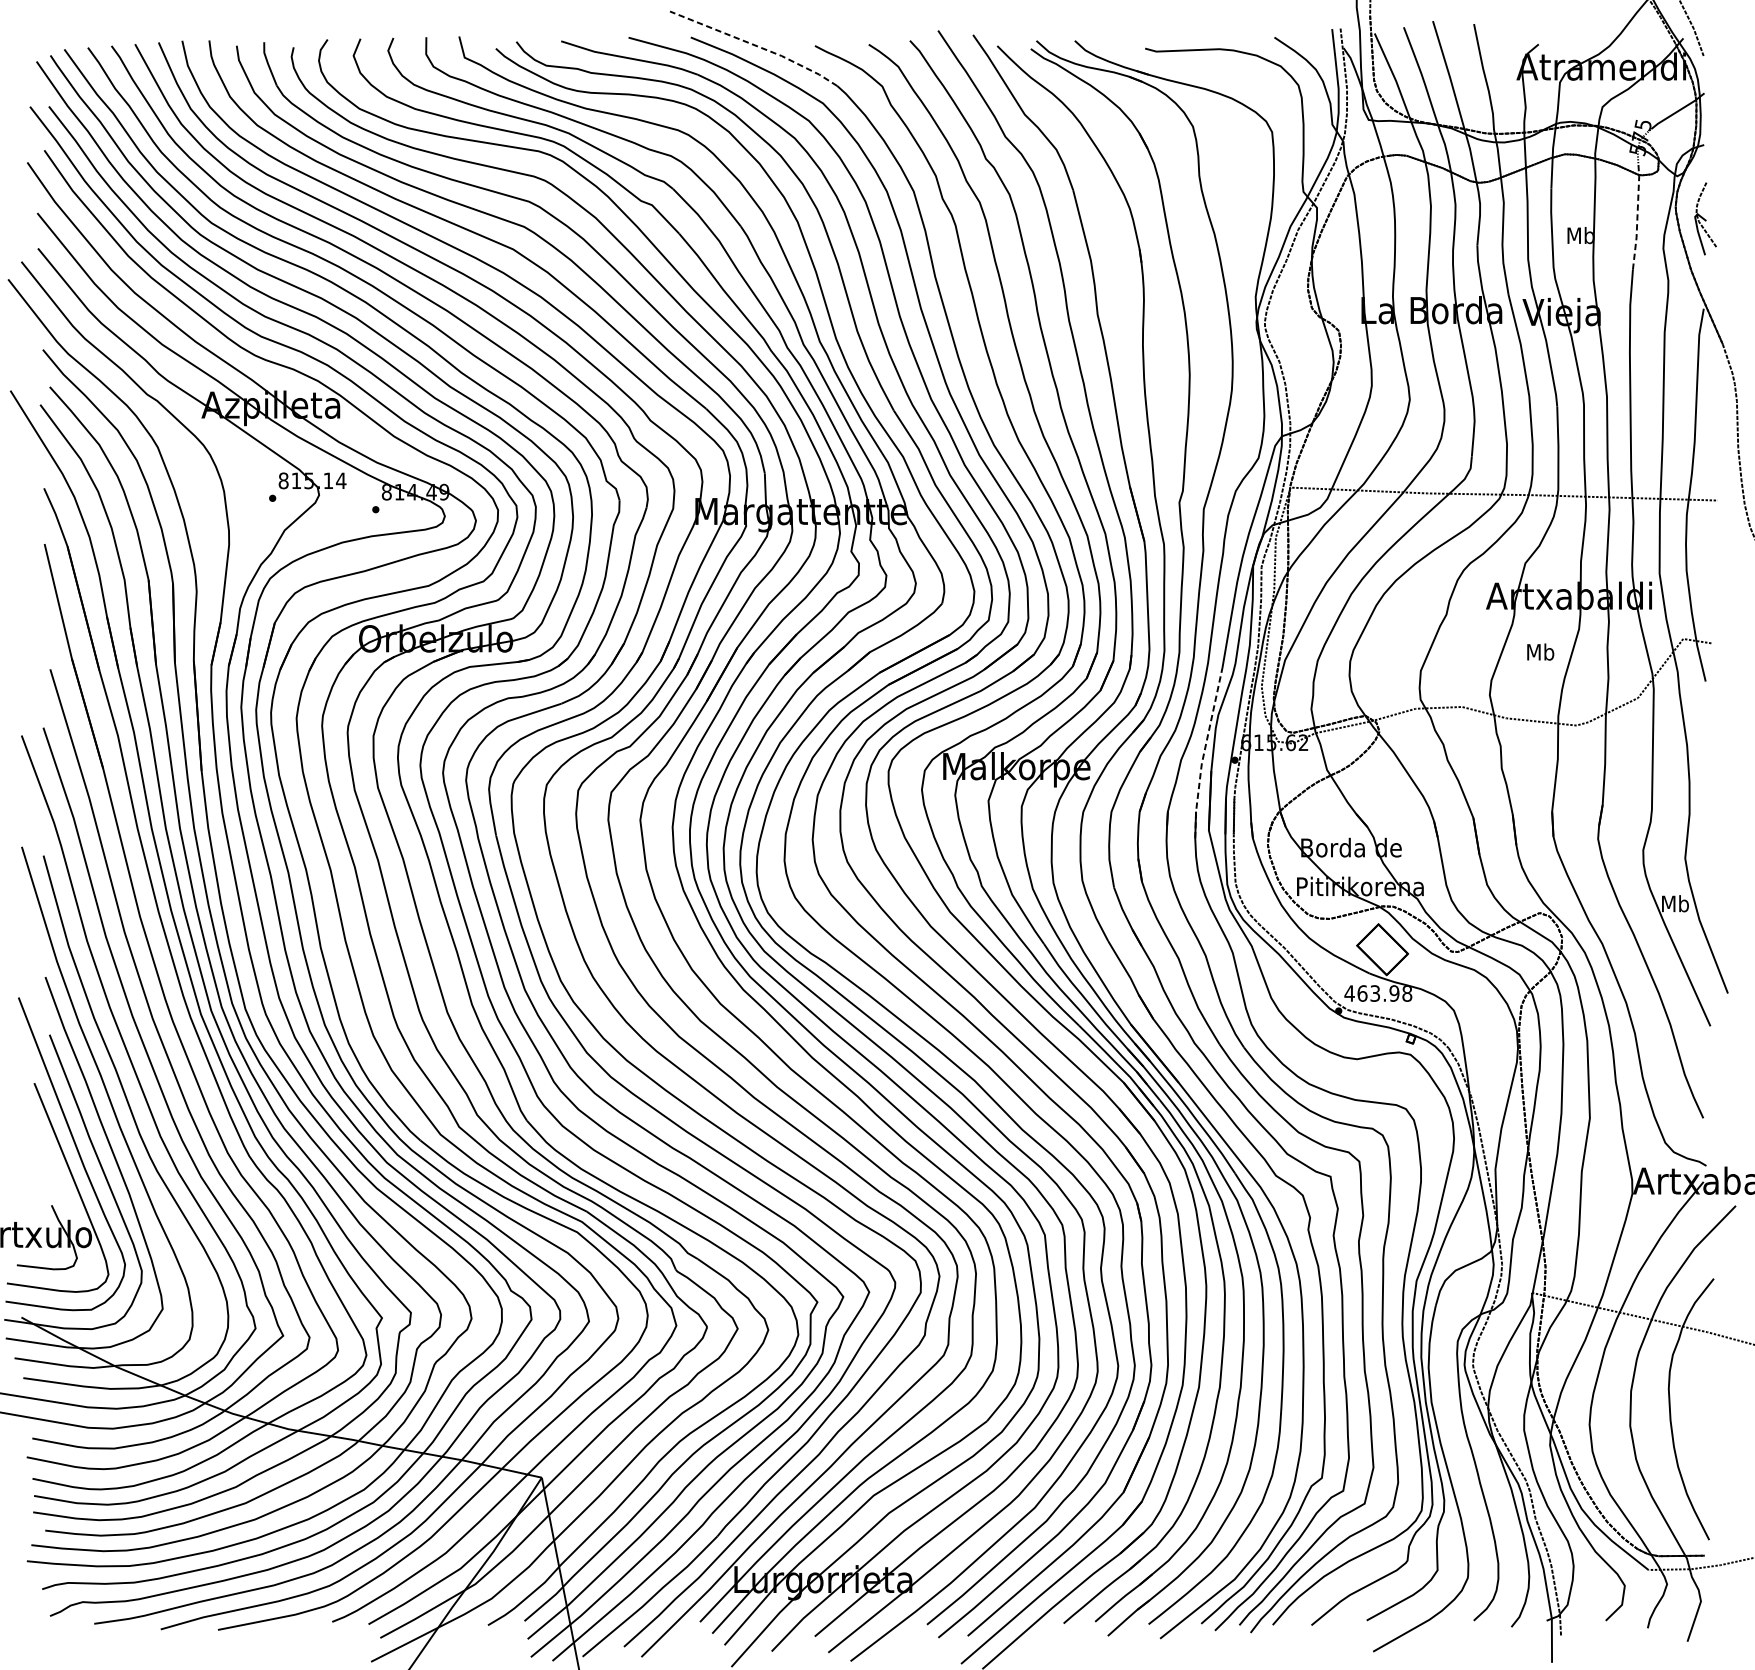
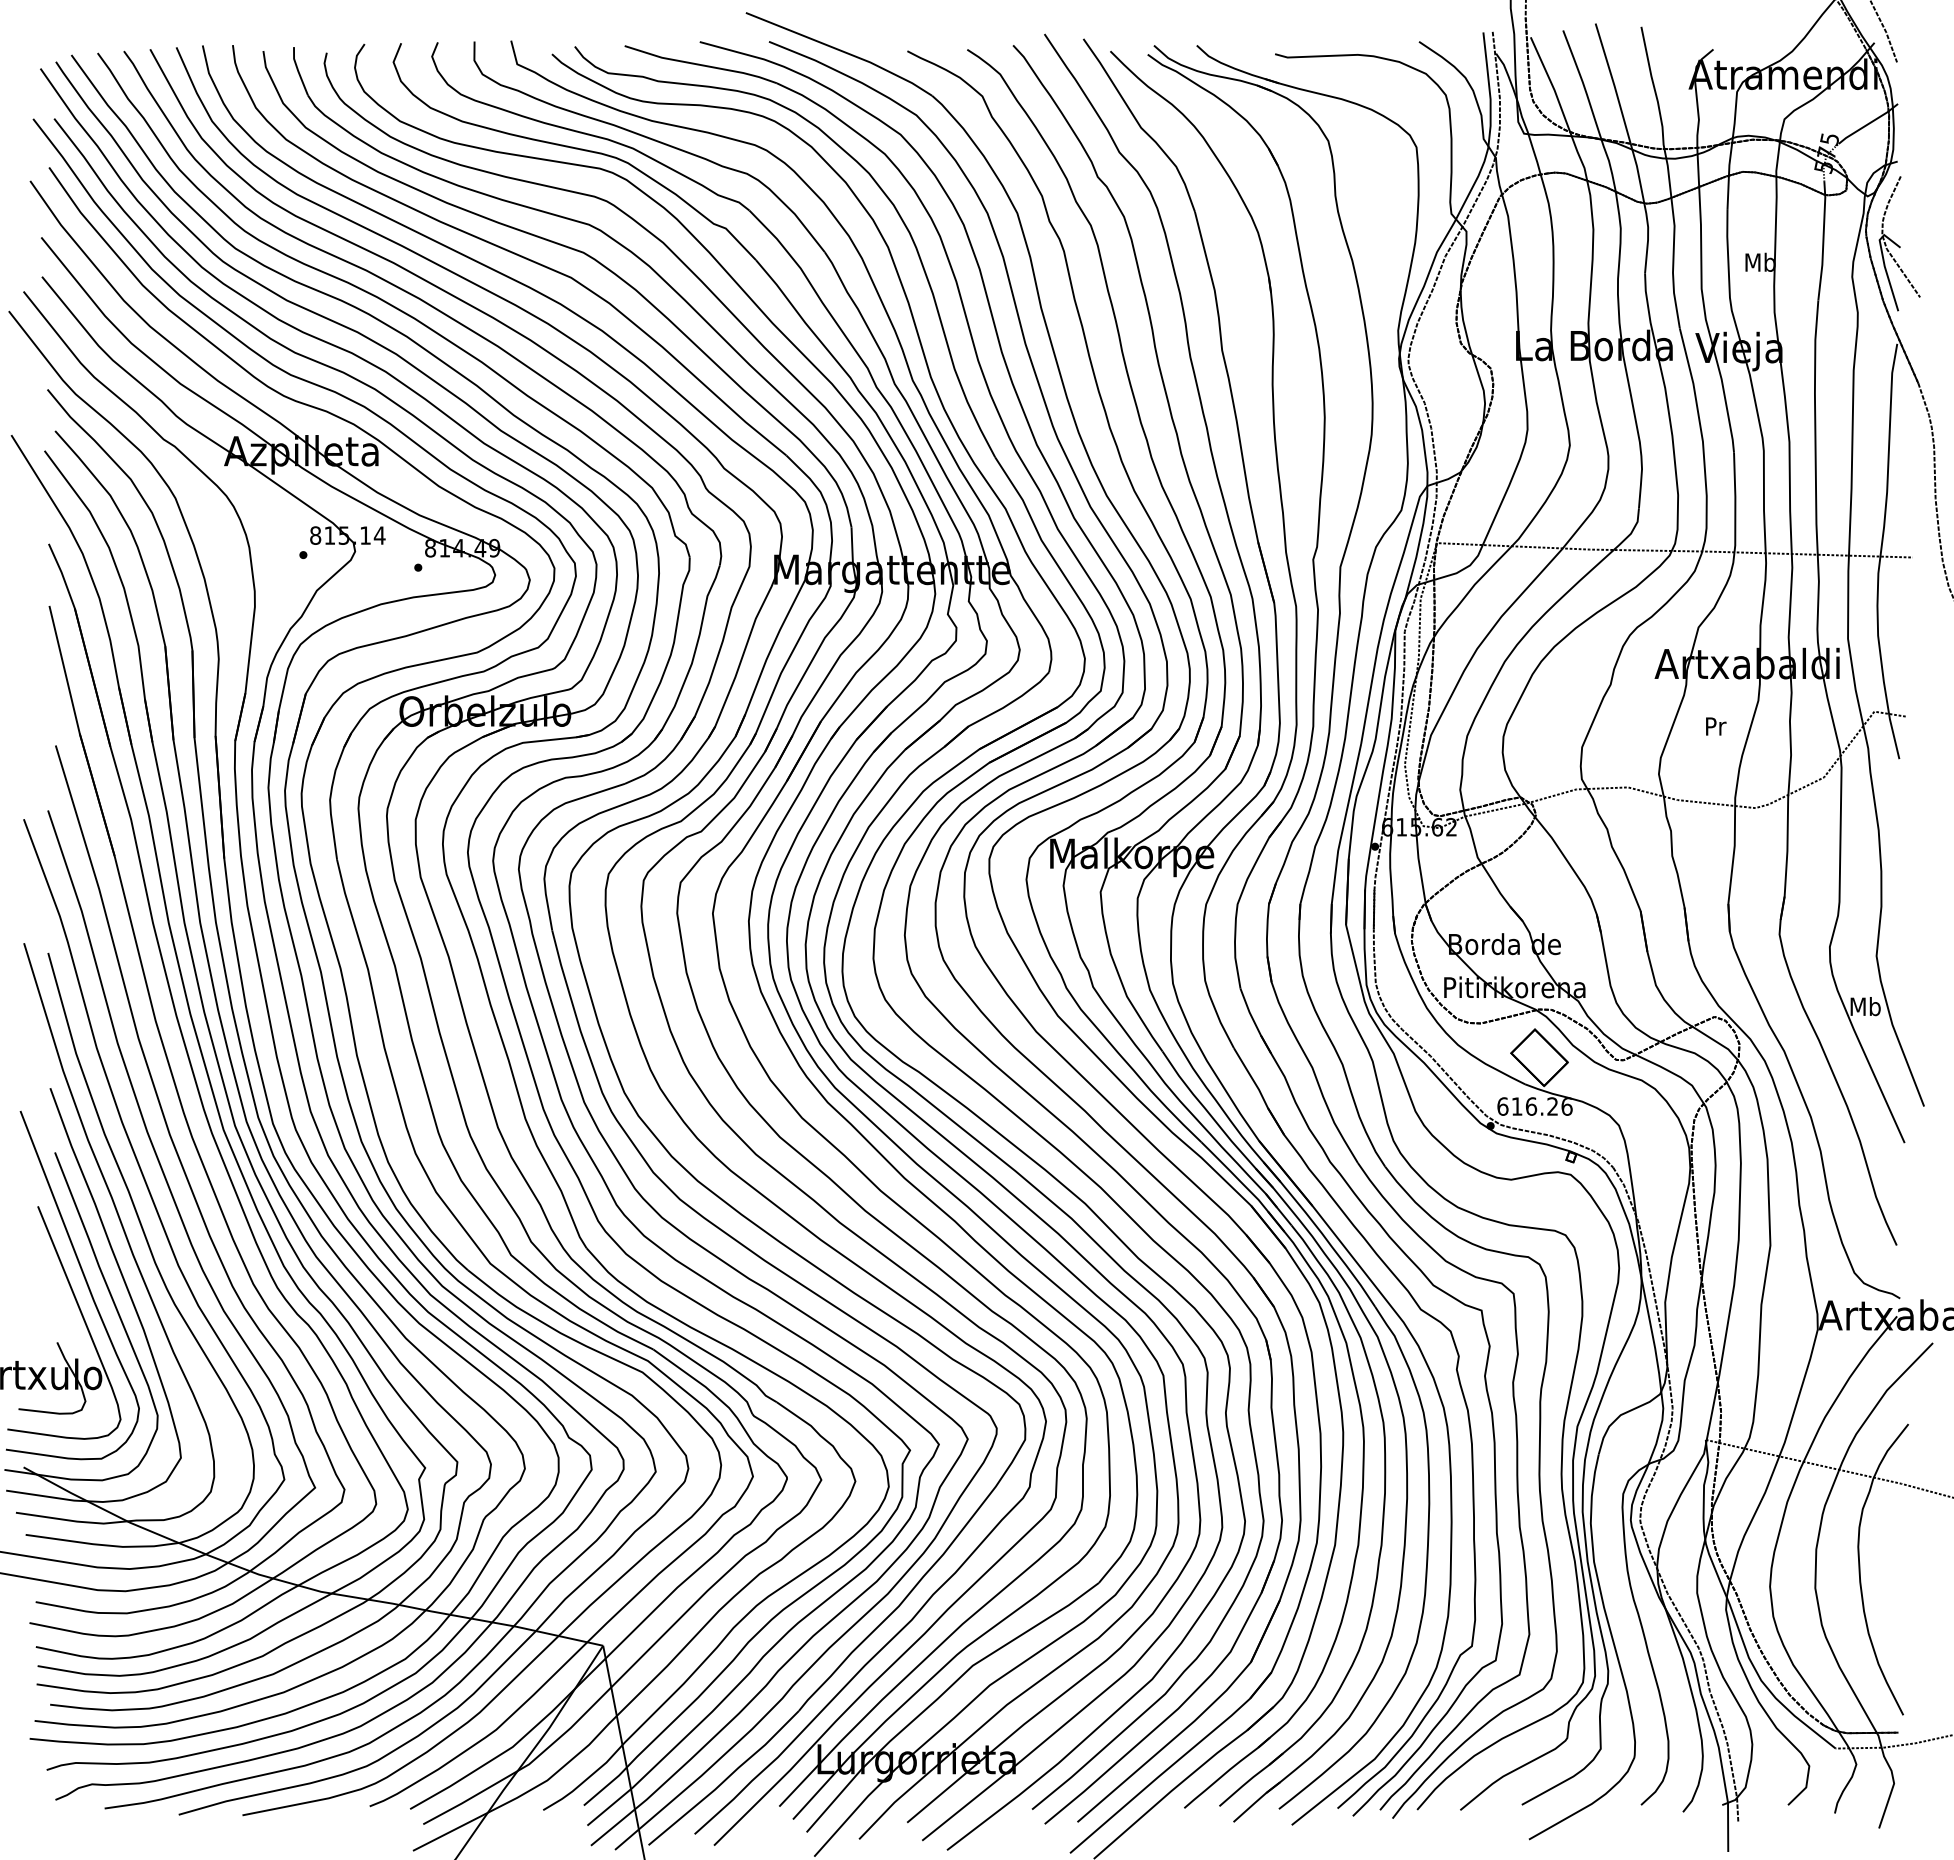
line: (755, 45) -> (841, 50), dashed -> solid
line: (1637, 215) -> (1823, 240), dashed -> solid
part: (1705, 218) -> (1899, 243), size x1.67
text: (1540, 651) -> (1715, 725), Mb -> Pr
line: (1203, 753) -> (1340, 839), dashed -> solid
text: (1378, 993) -> (1534, 1106), 463.98 -> 616.26

